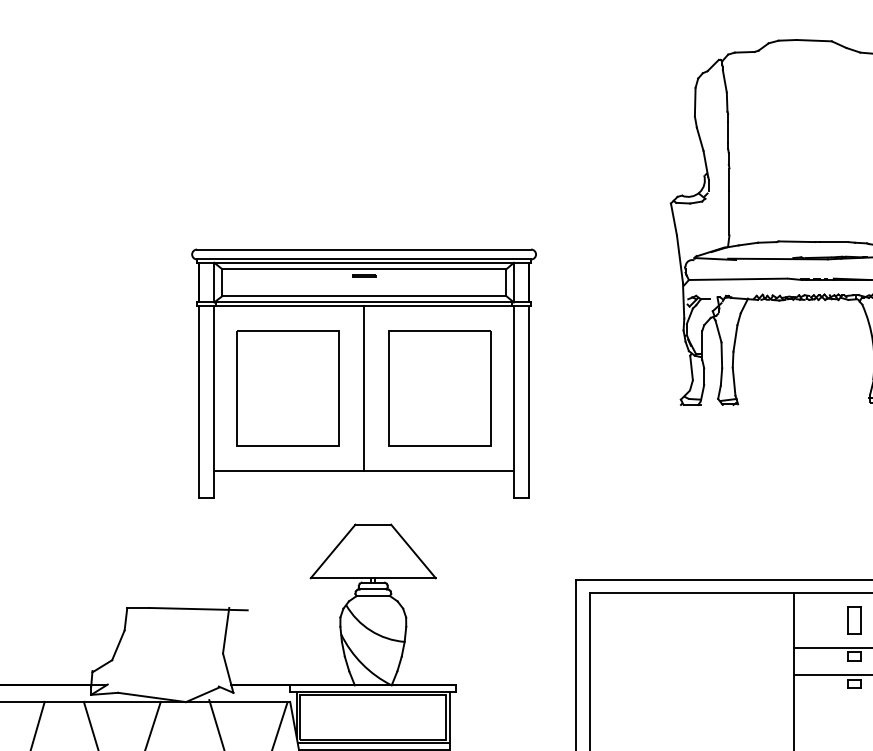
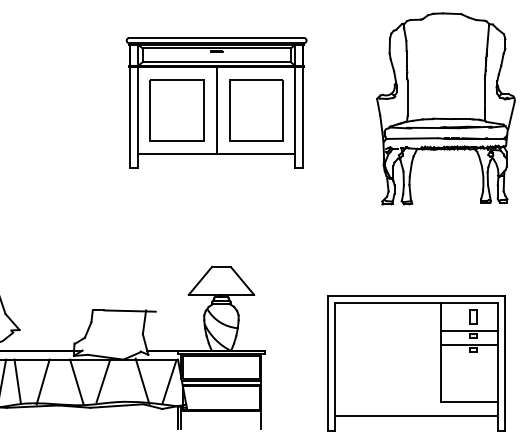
part: (363, 372) -> (216, 102), moved

